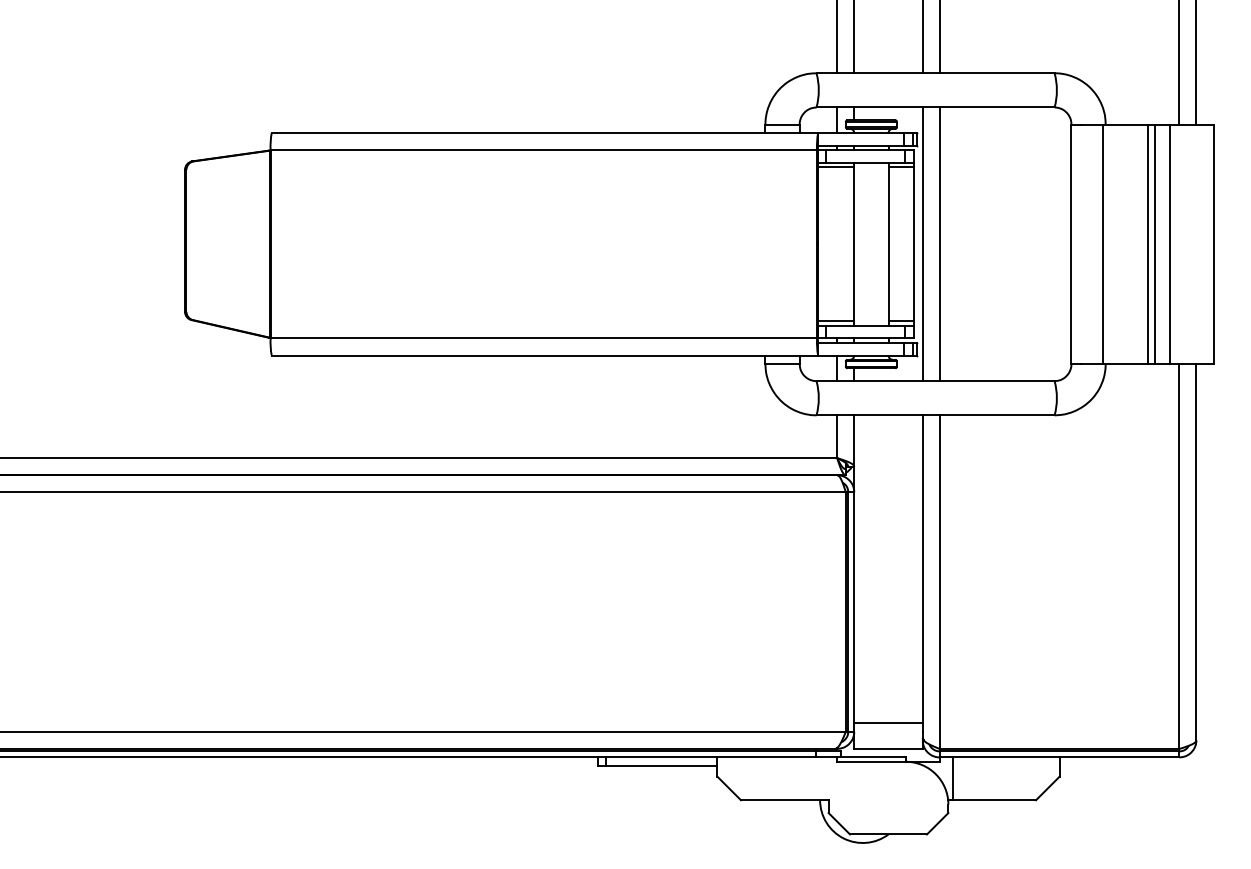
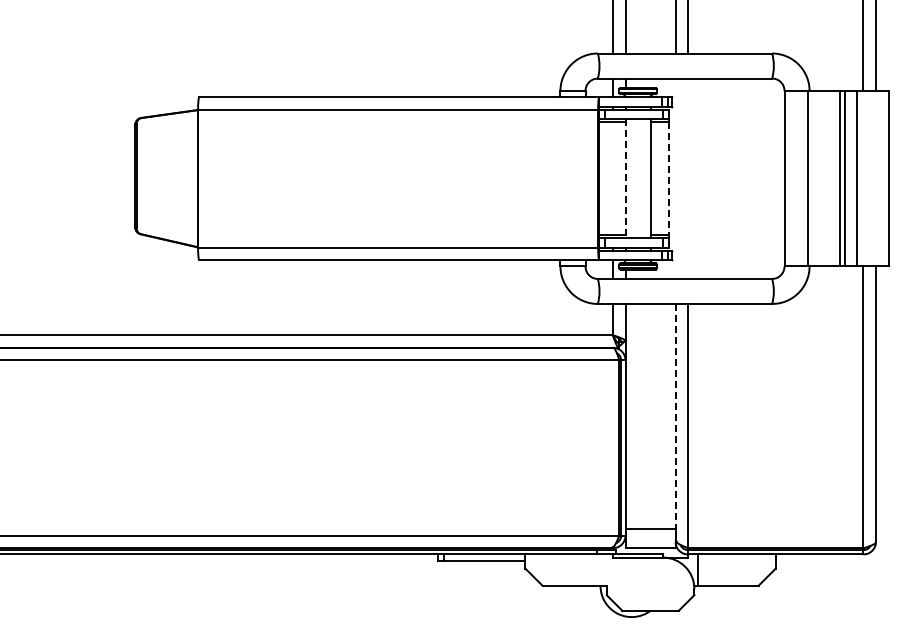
line: (922, 243) -> (675, 178), removed
line: (940, 243) -> (688, 178), removed
line: (854, 245) -> (625, 179), solid -> dashed
line: (914, 245) -> (669, 179), solid -> dashed
line: (922, 569) -> (675, 416), solid -> dashed

